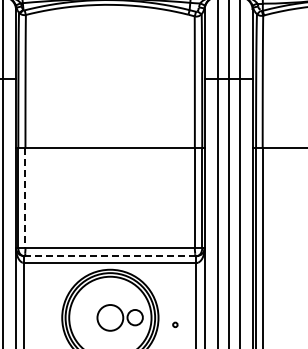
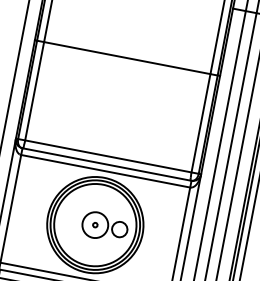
line: (25, 198) -> (34, 91), dashed -> solid
line: (109, 256) -> (106, 164), dashed -> solid
circle: (175, 324) -> (95, 224), moved

